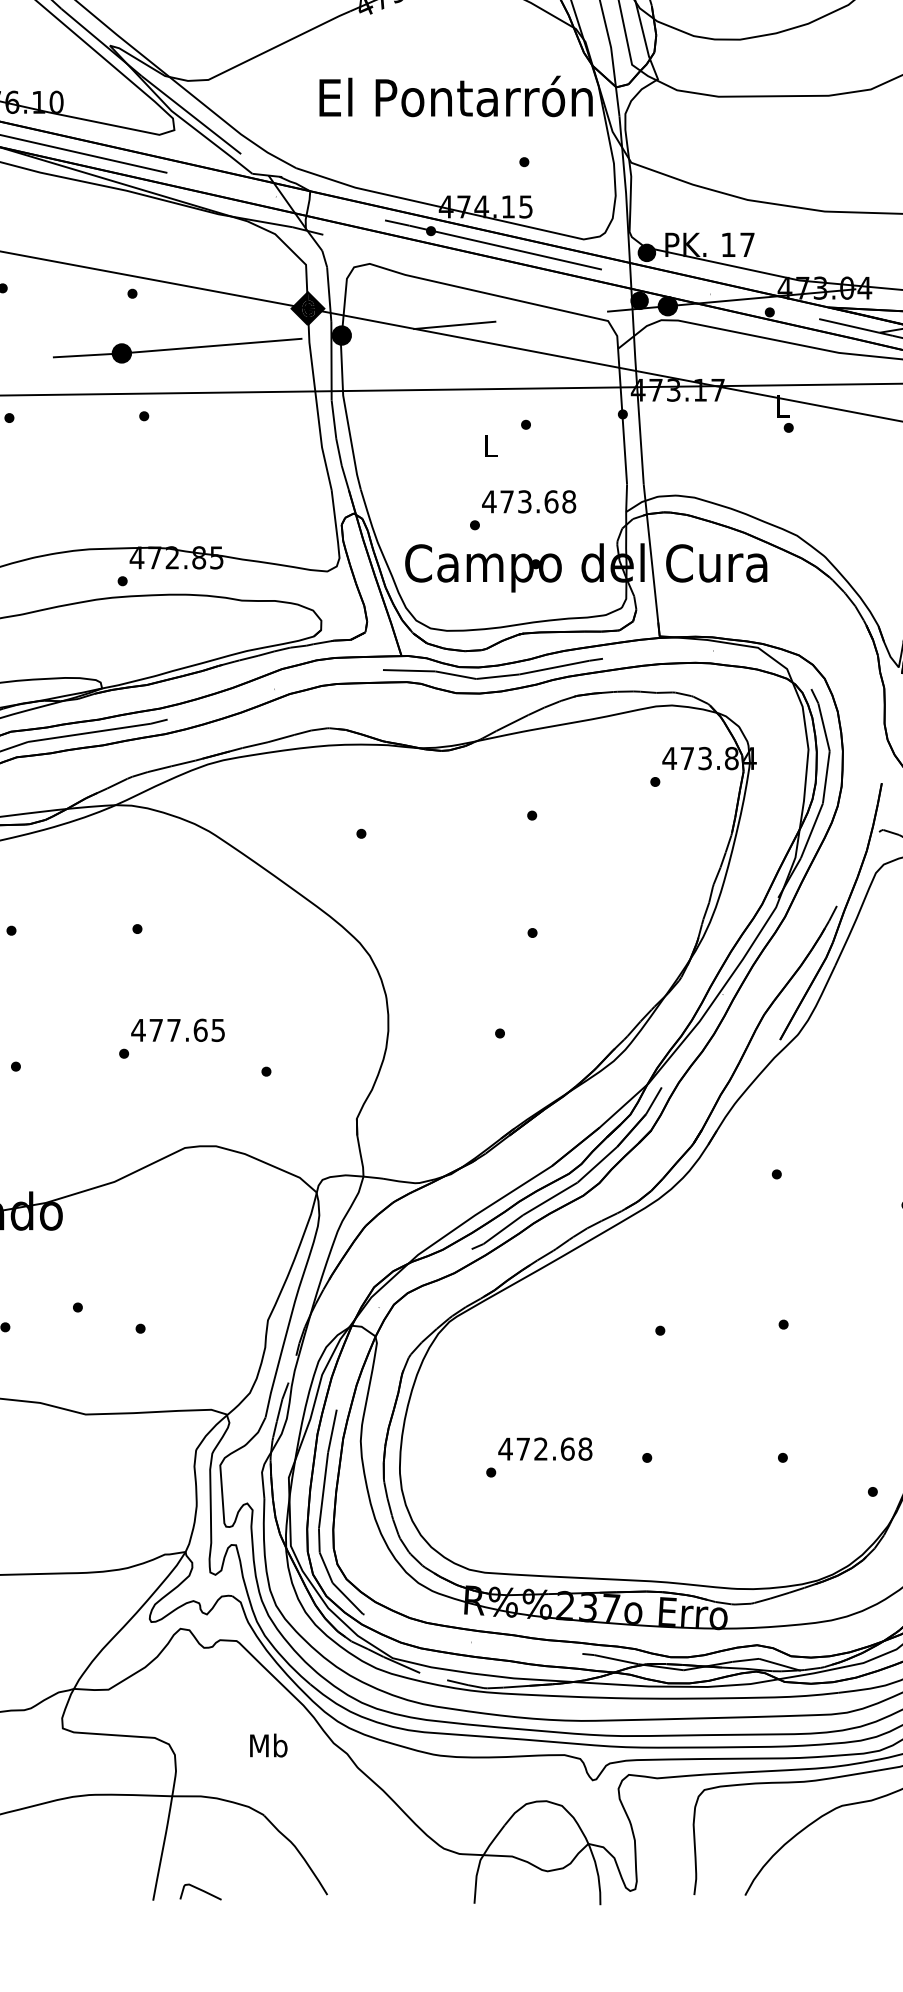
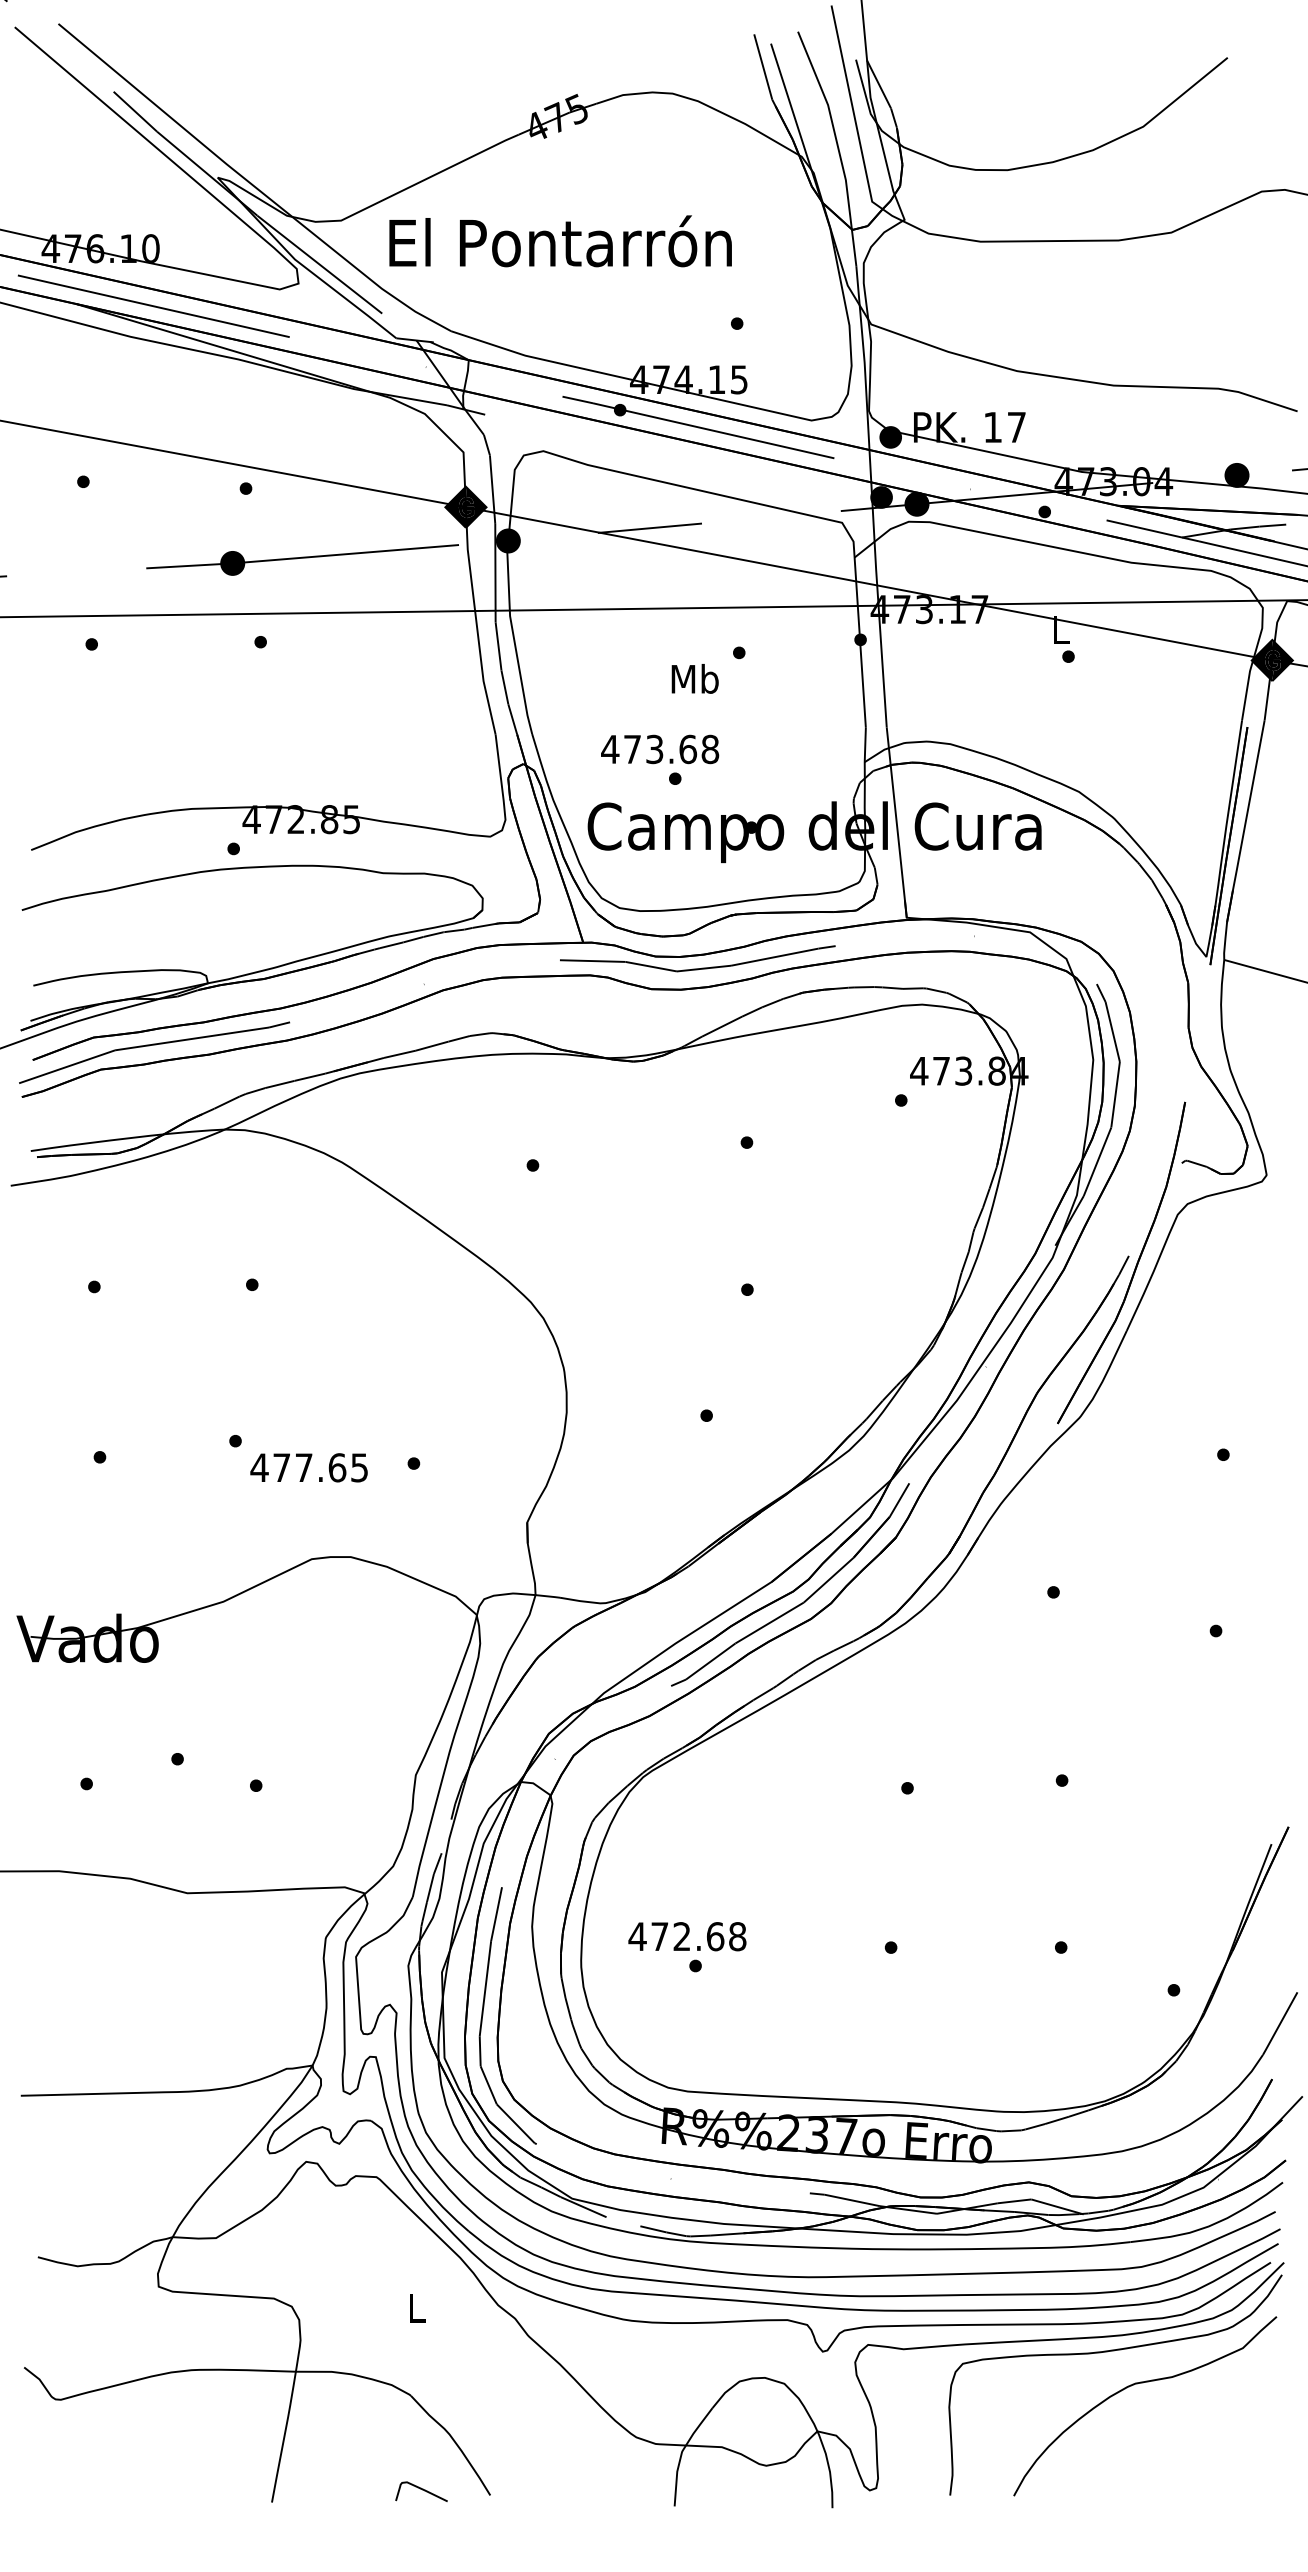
text: (456, 96) -> (560, 241), moved
text: (490, 445) -> (694, 678), L -> Mb
text: (529, 501) -> (660, 749), moved
text: (177, 1030) -> (308, 1467), moved
text: (545, 1449) -> (687, 1936), moved
text: (268, 1745) -> (416, 2308), Mb -> L
curve: (201, 1891) -> (422, 2490), moved

